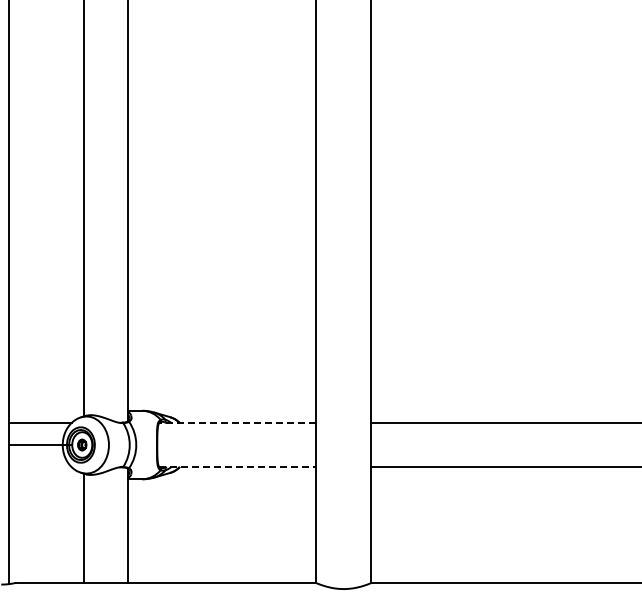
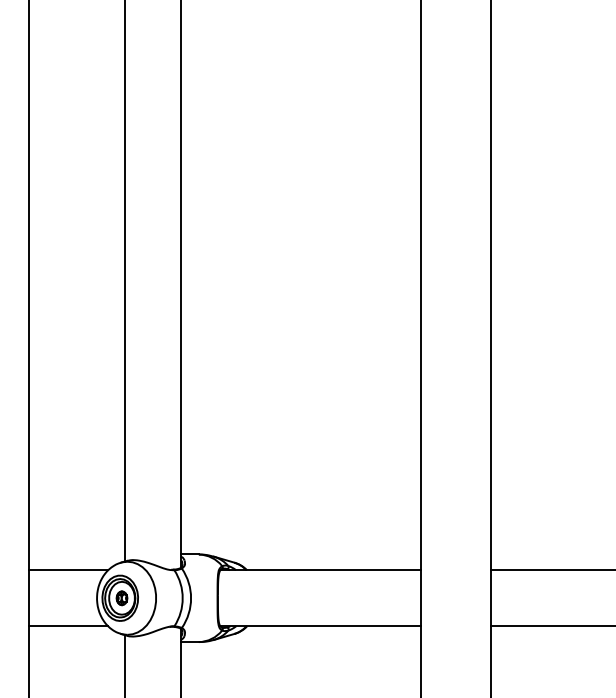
line: (237, 423) -> (320, 570), dashed -> solid
line: (40, 444) -> (68, 625), moved
line: (237, 466) -> (320, 625), dashed -> solid

